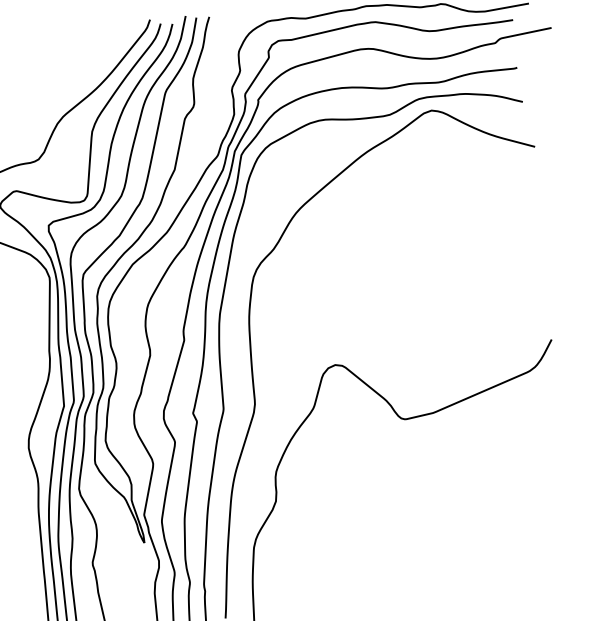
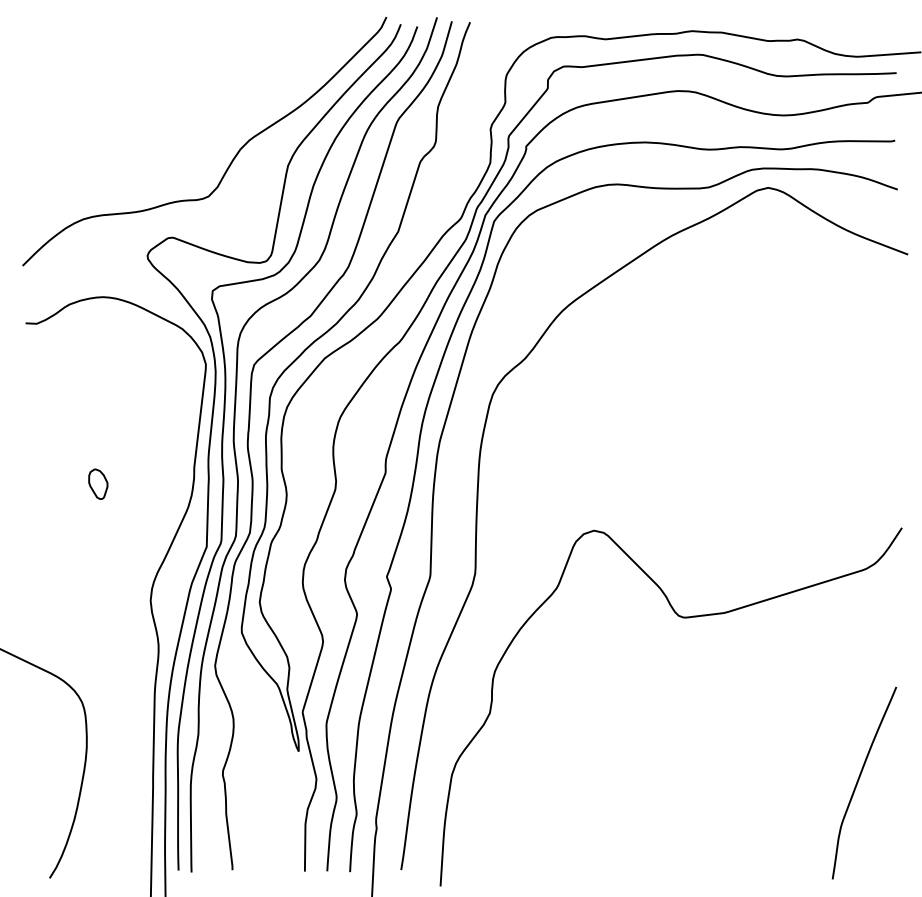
curve: (541, 520) -> (859, 780), added

